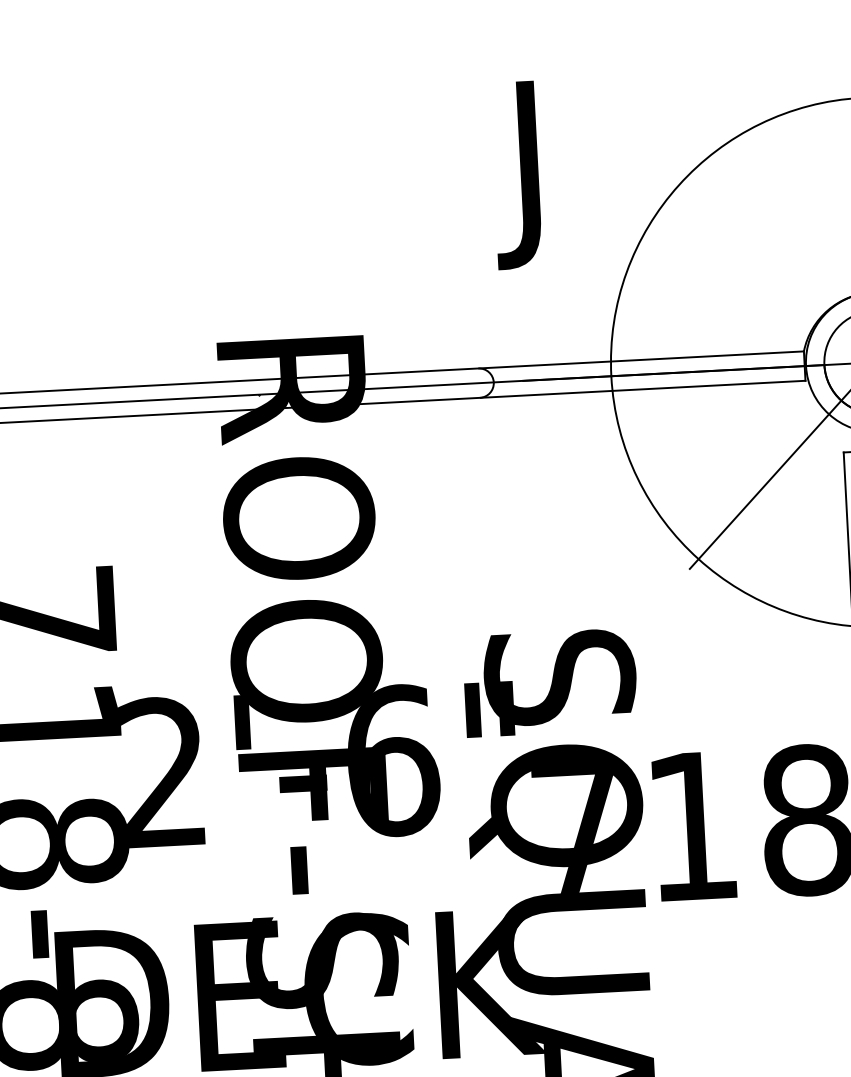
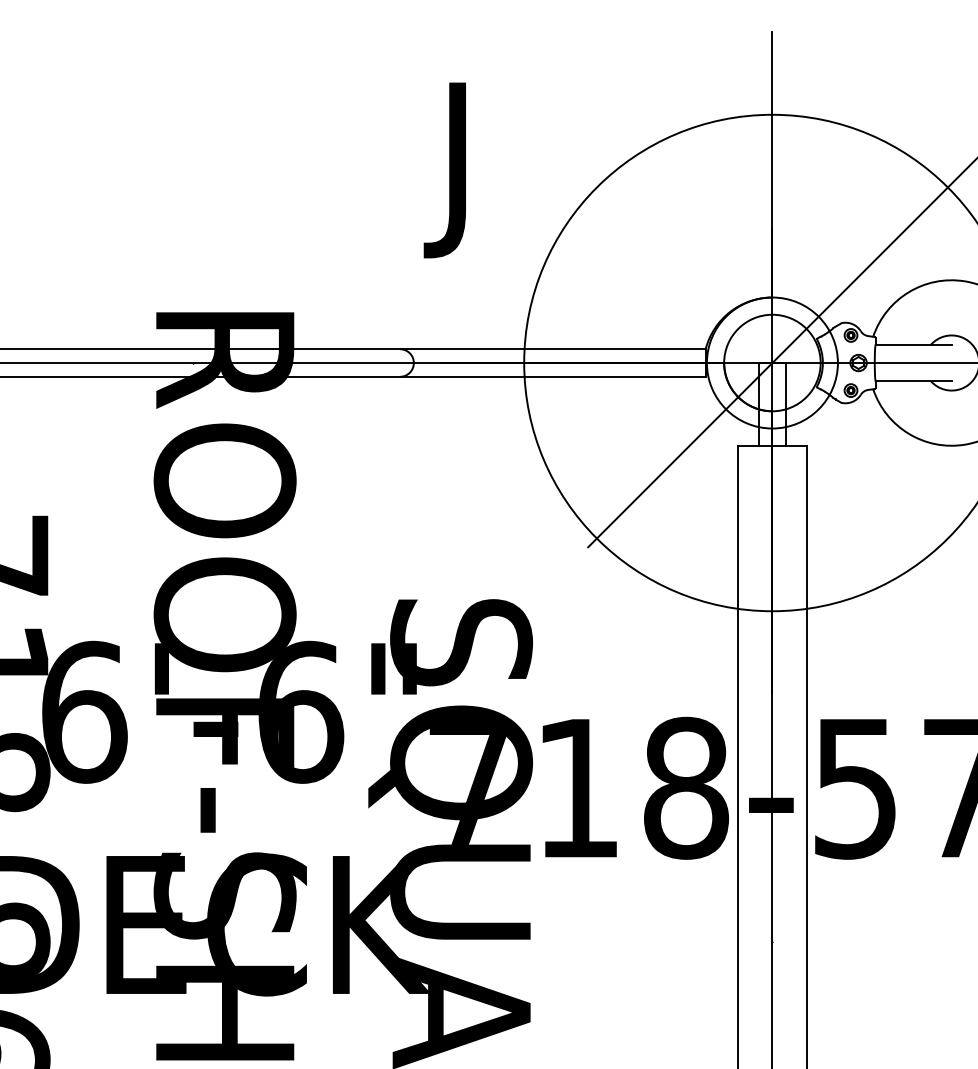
text: (162, 772) -> (84, 711), 2'-6" -> 6'-6"

